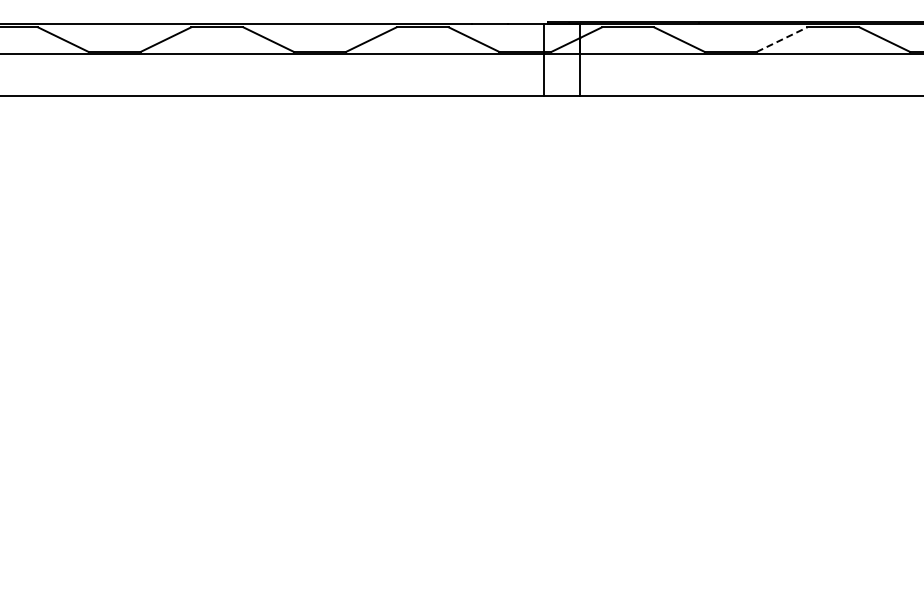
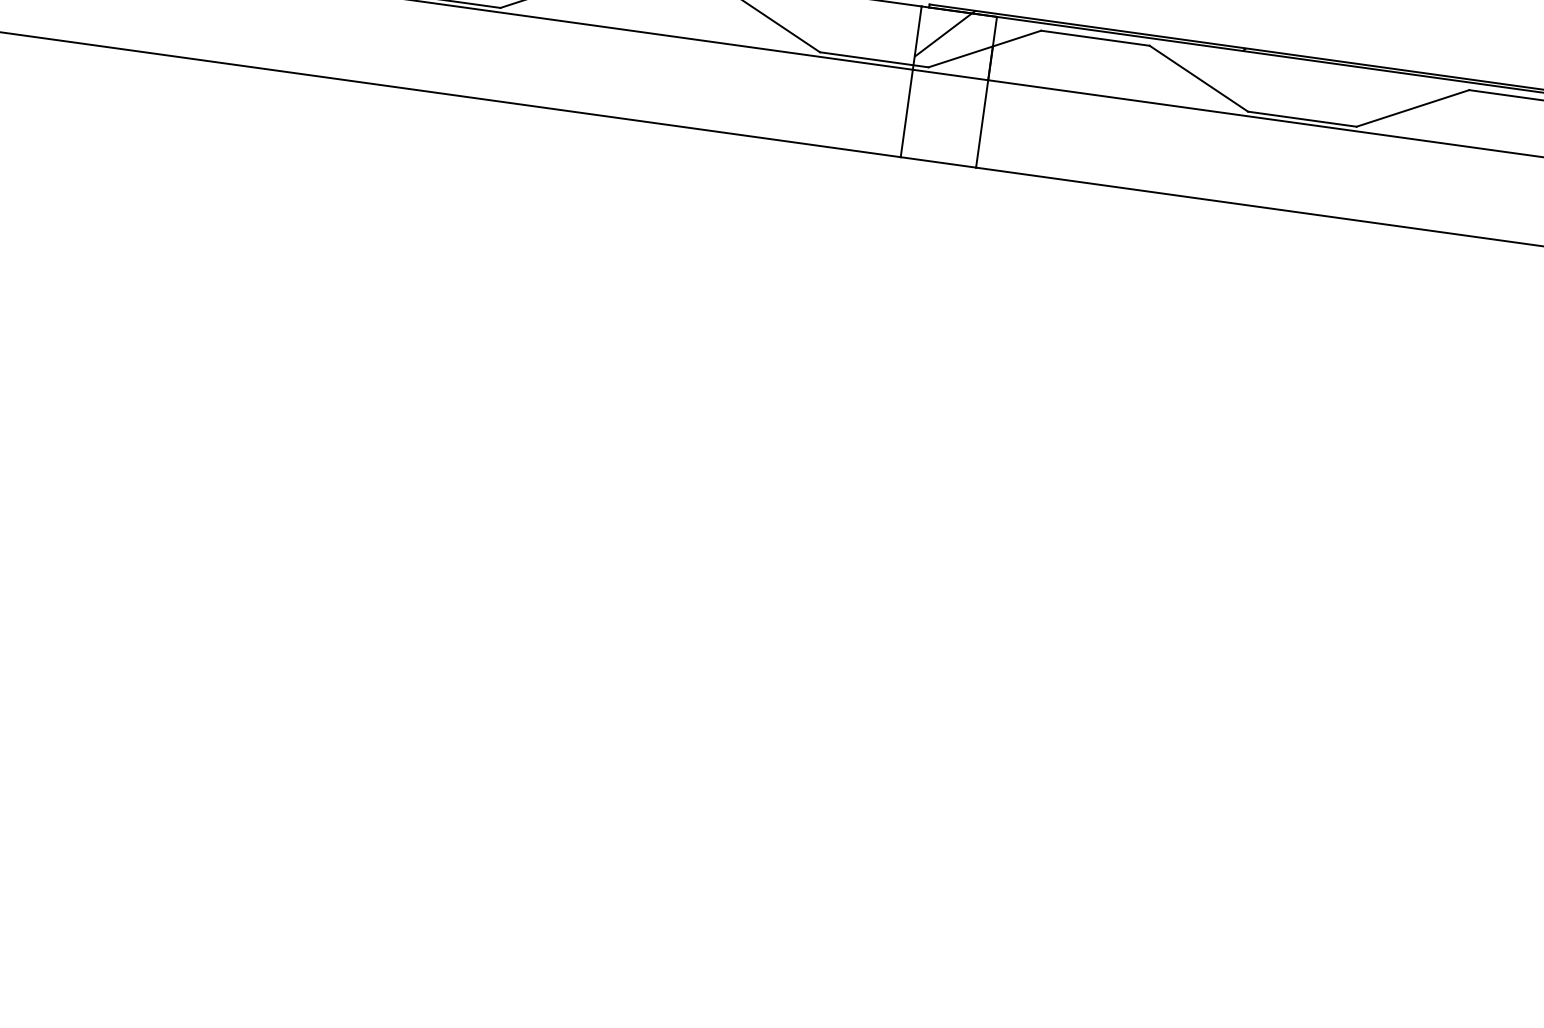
hatch: (556, 35) -> (943, 34), added
line: (782, 39) -> (1413, 108), dashed -> solid

